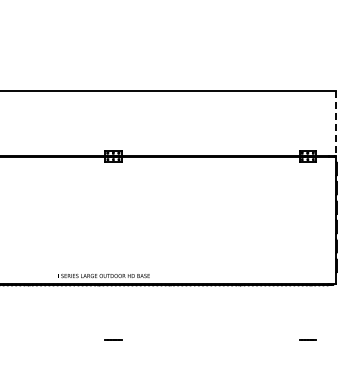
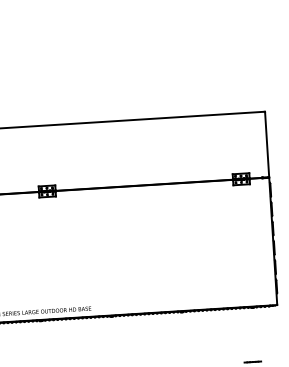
line: (335, 123) -> (266, 144), dashed -> solid

